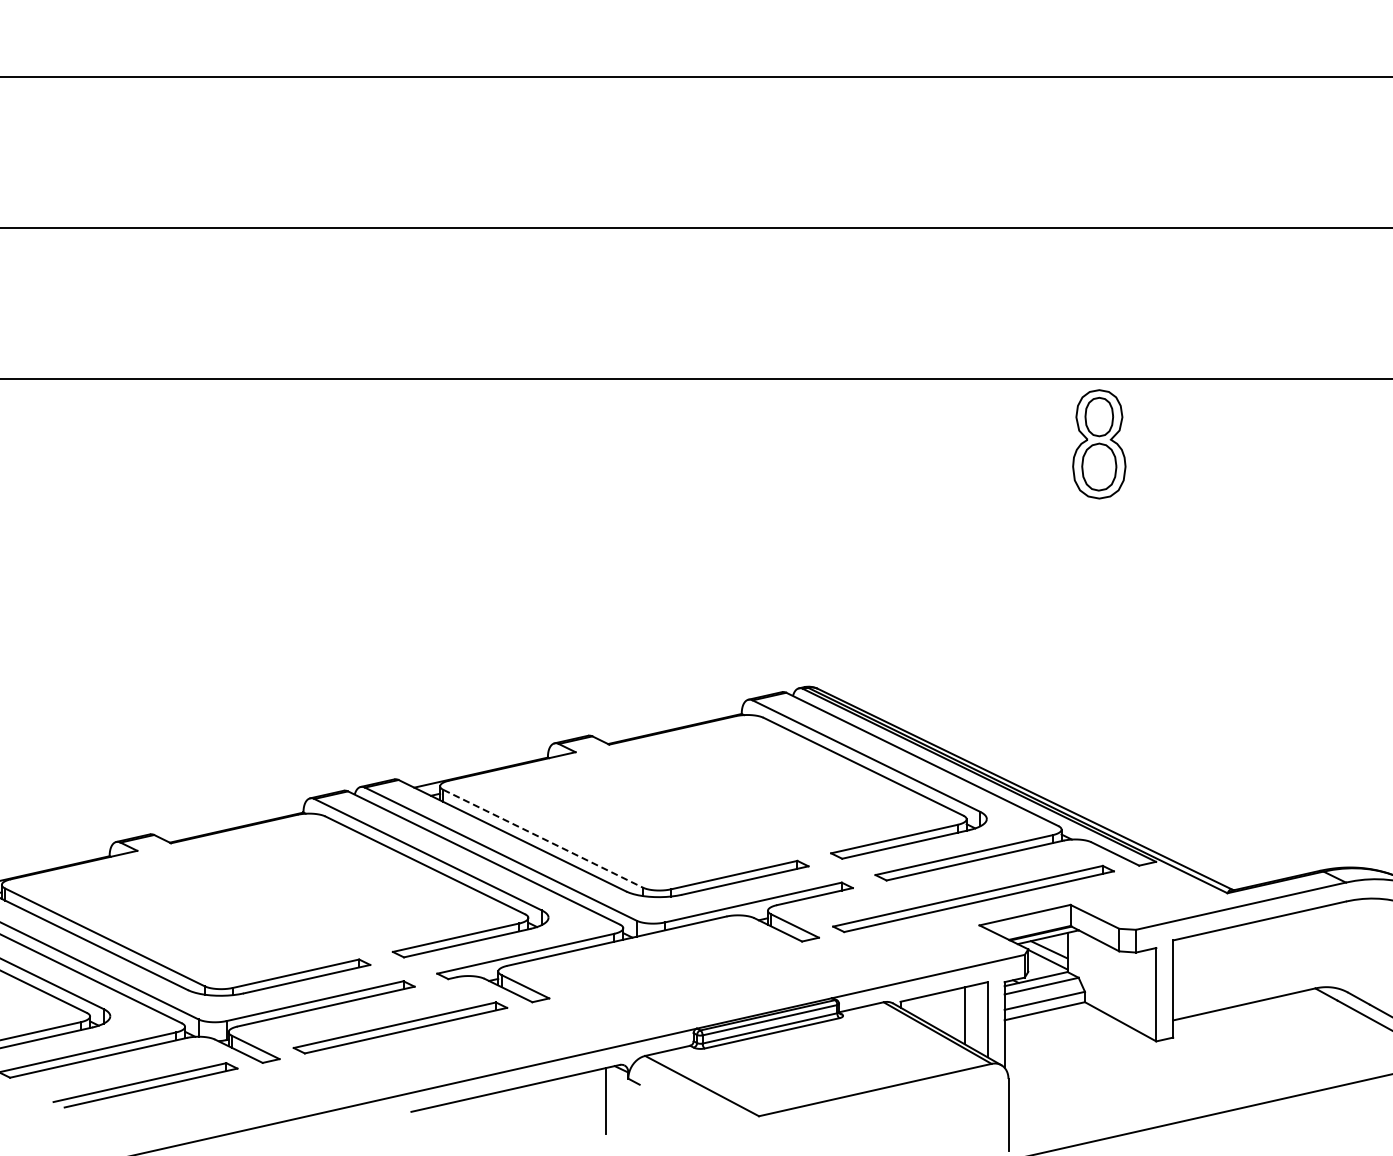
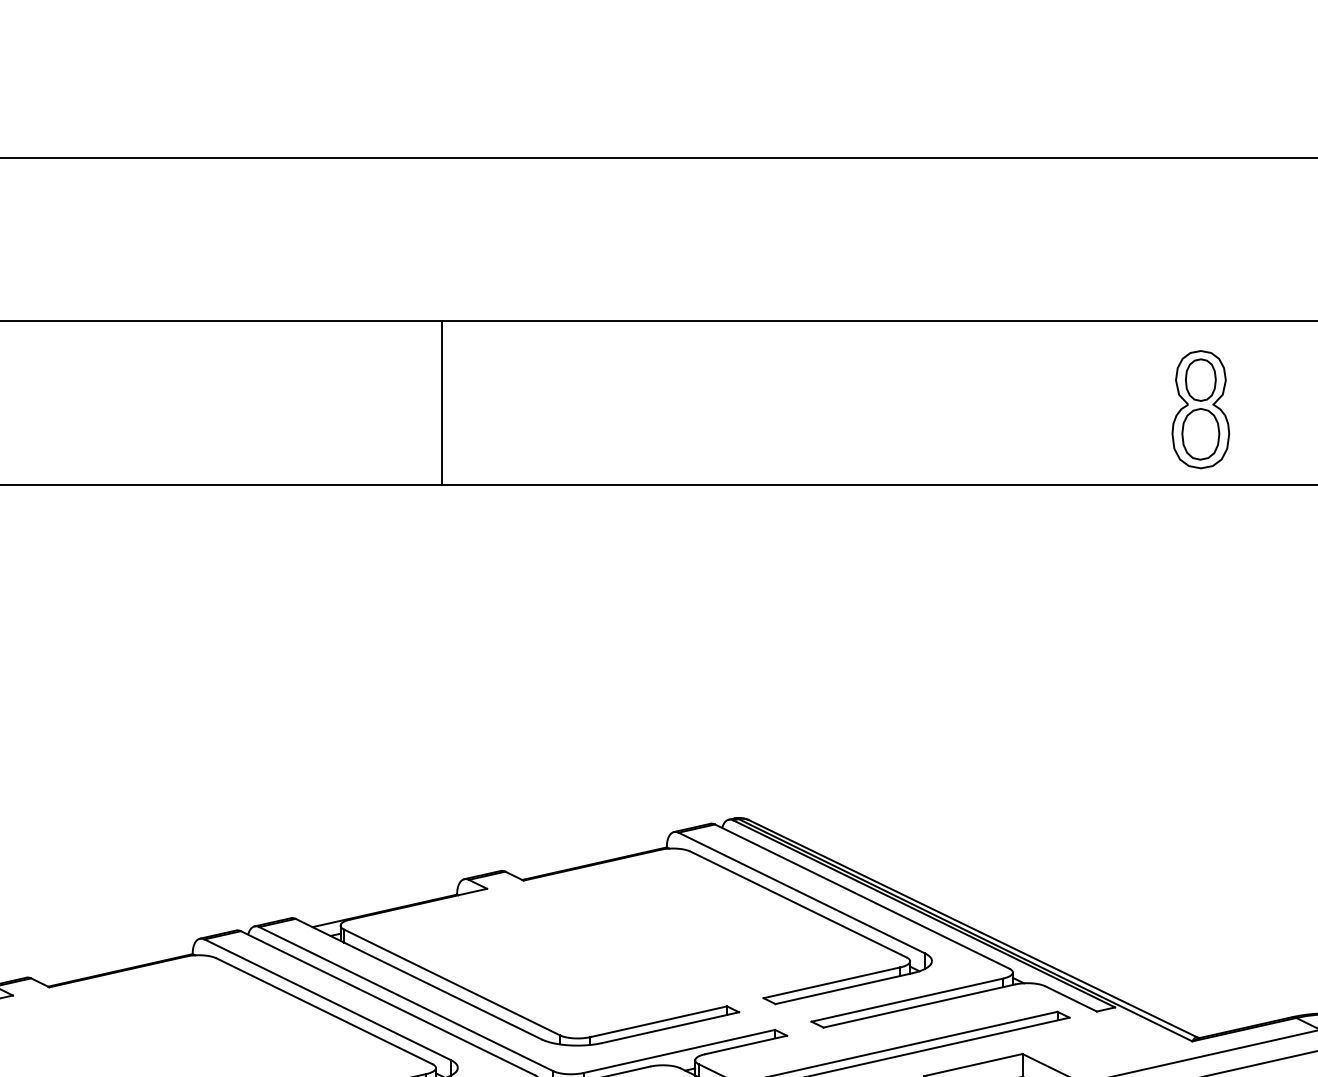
line: (534, 303) -> (442, 403), added
part: (1099, 444) -> (1201, 409), moved
line: (543, 839) -> (452, 983), dashed -> solid

